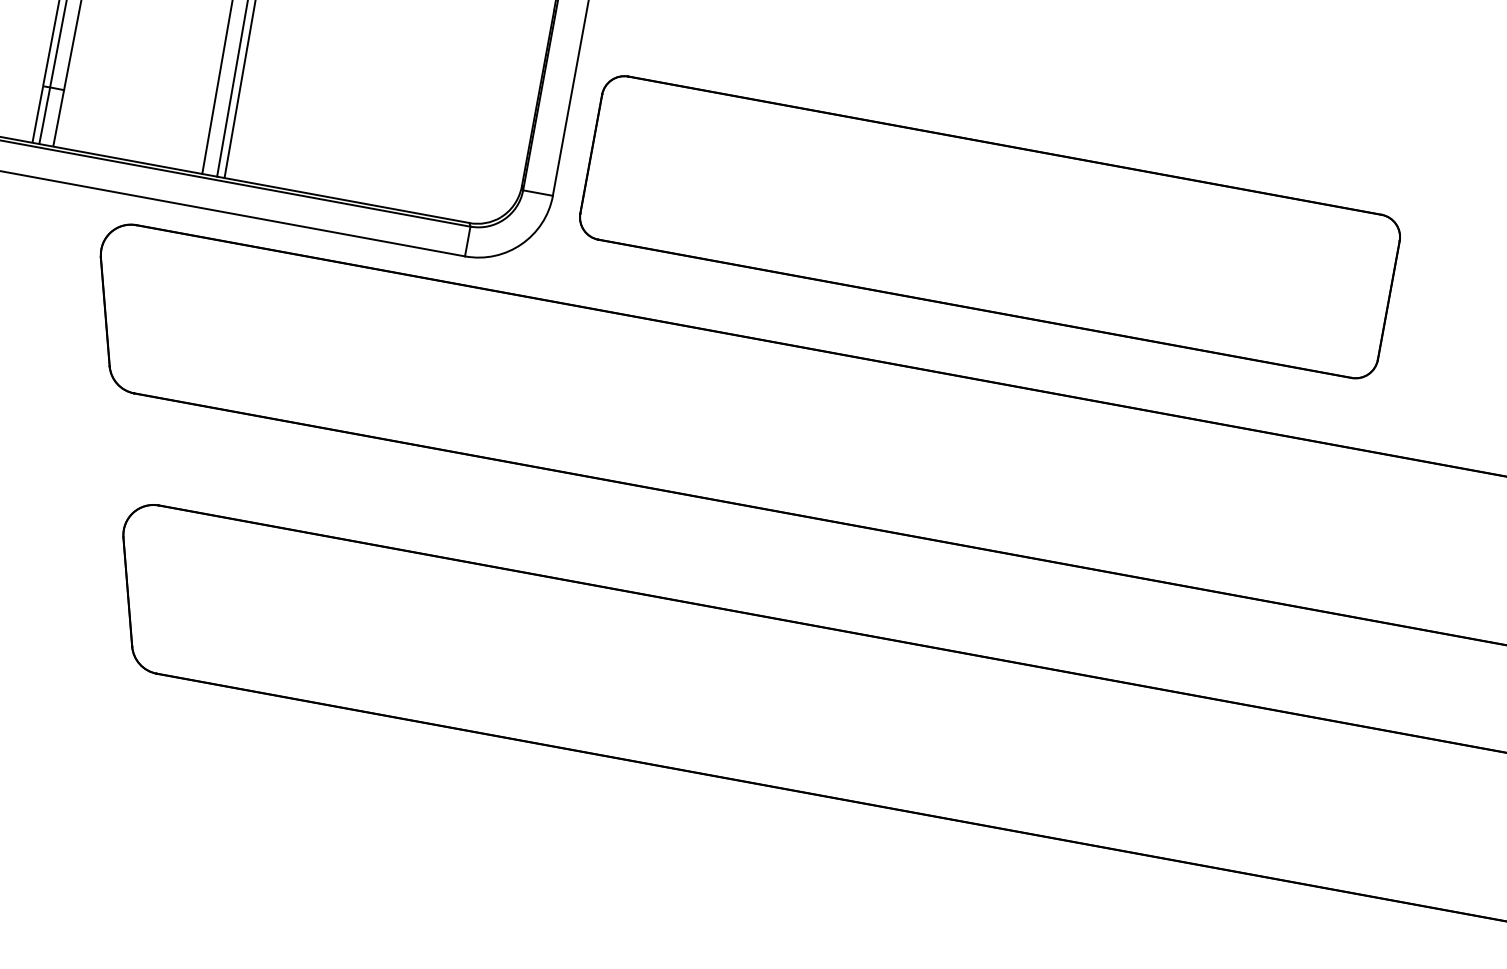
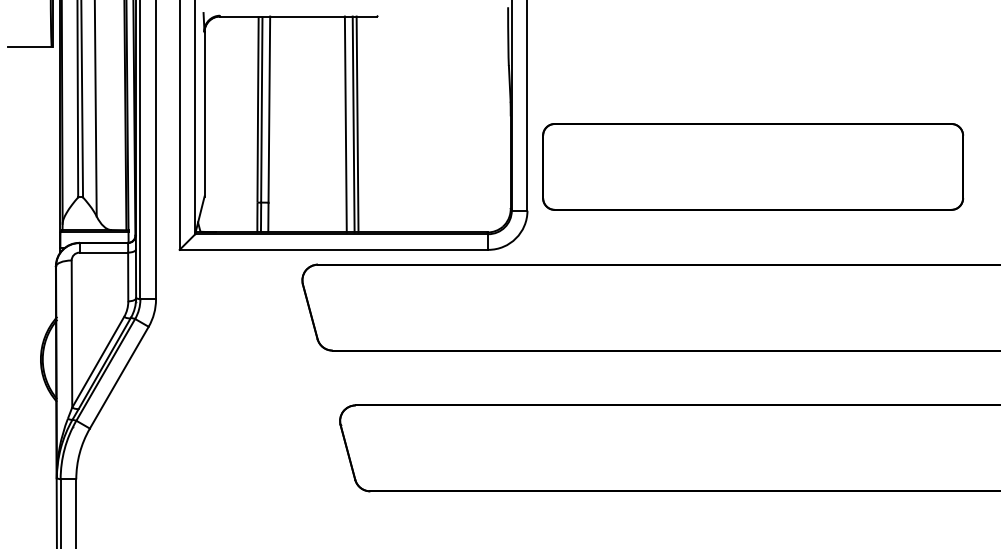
part: (990, 226) -> (753, 166), moved

